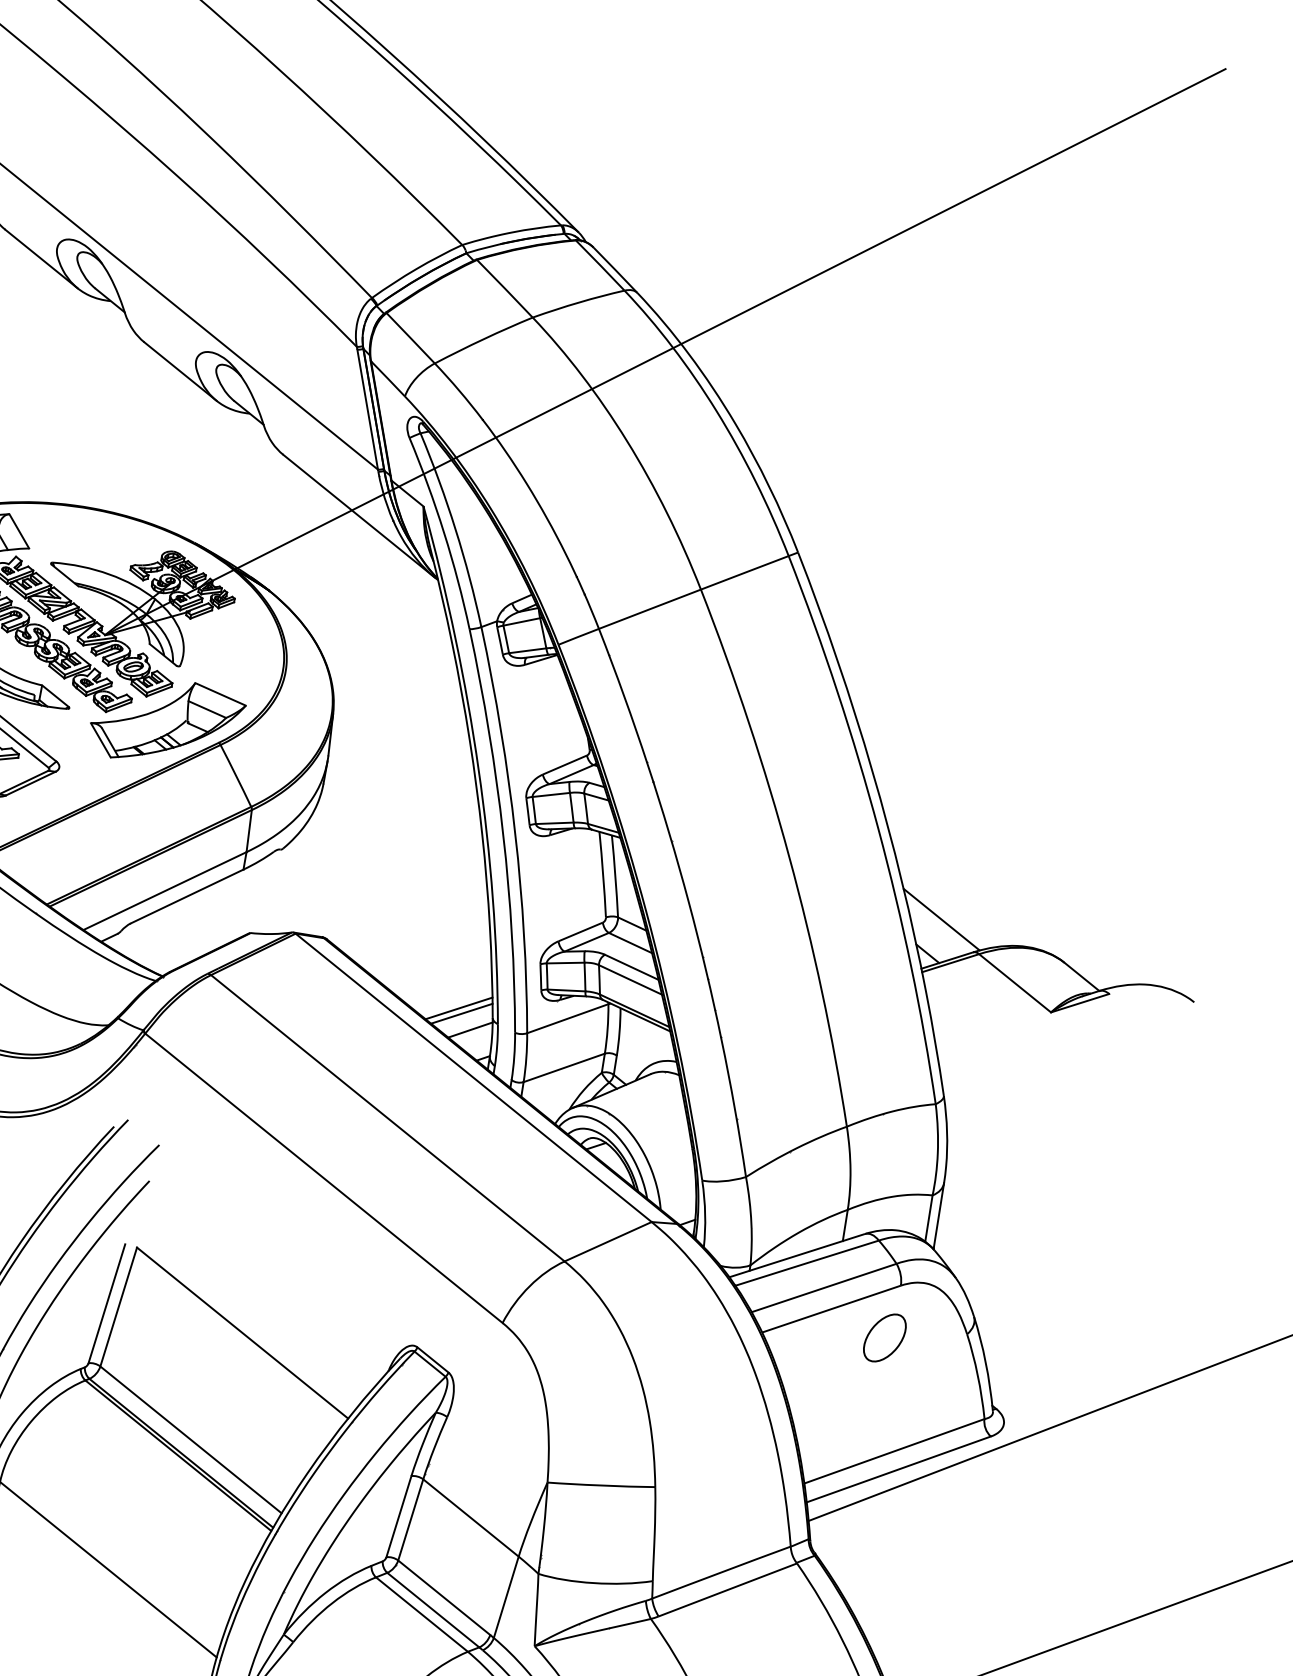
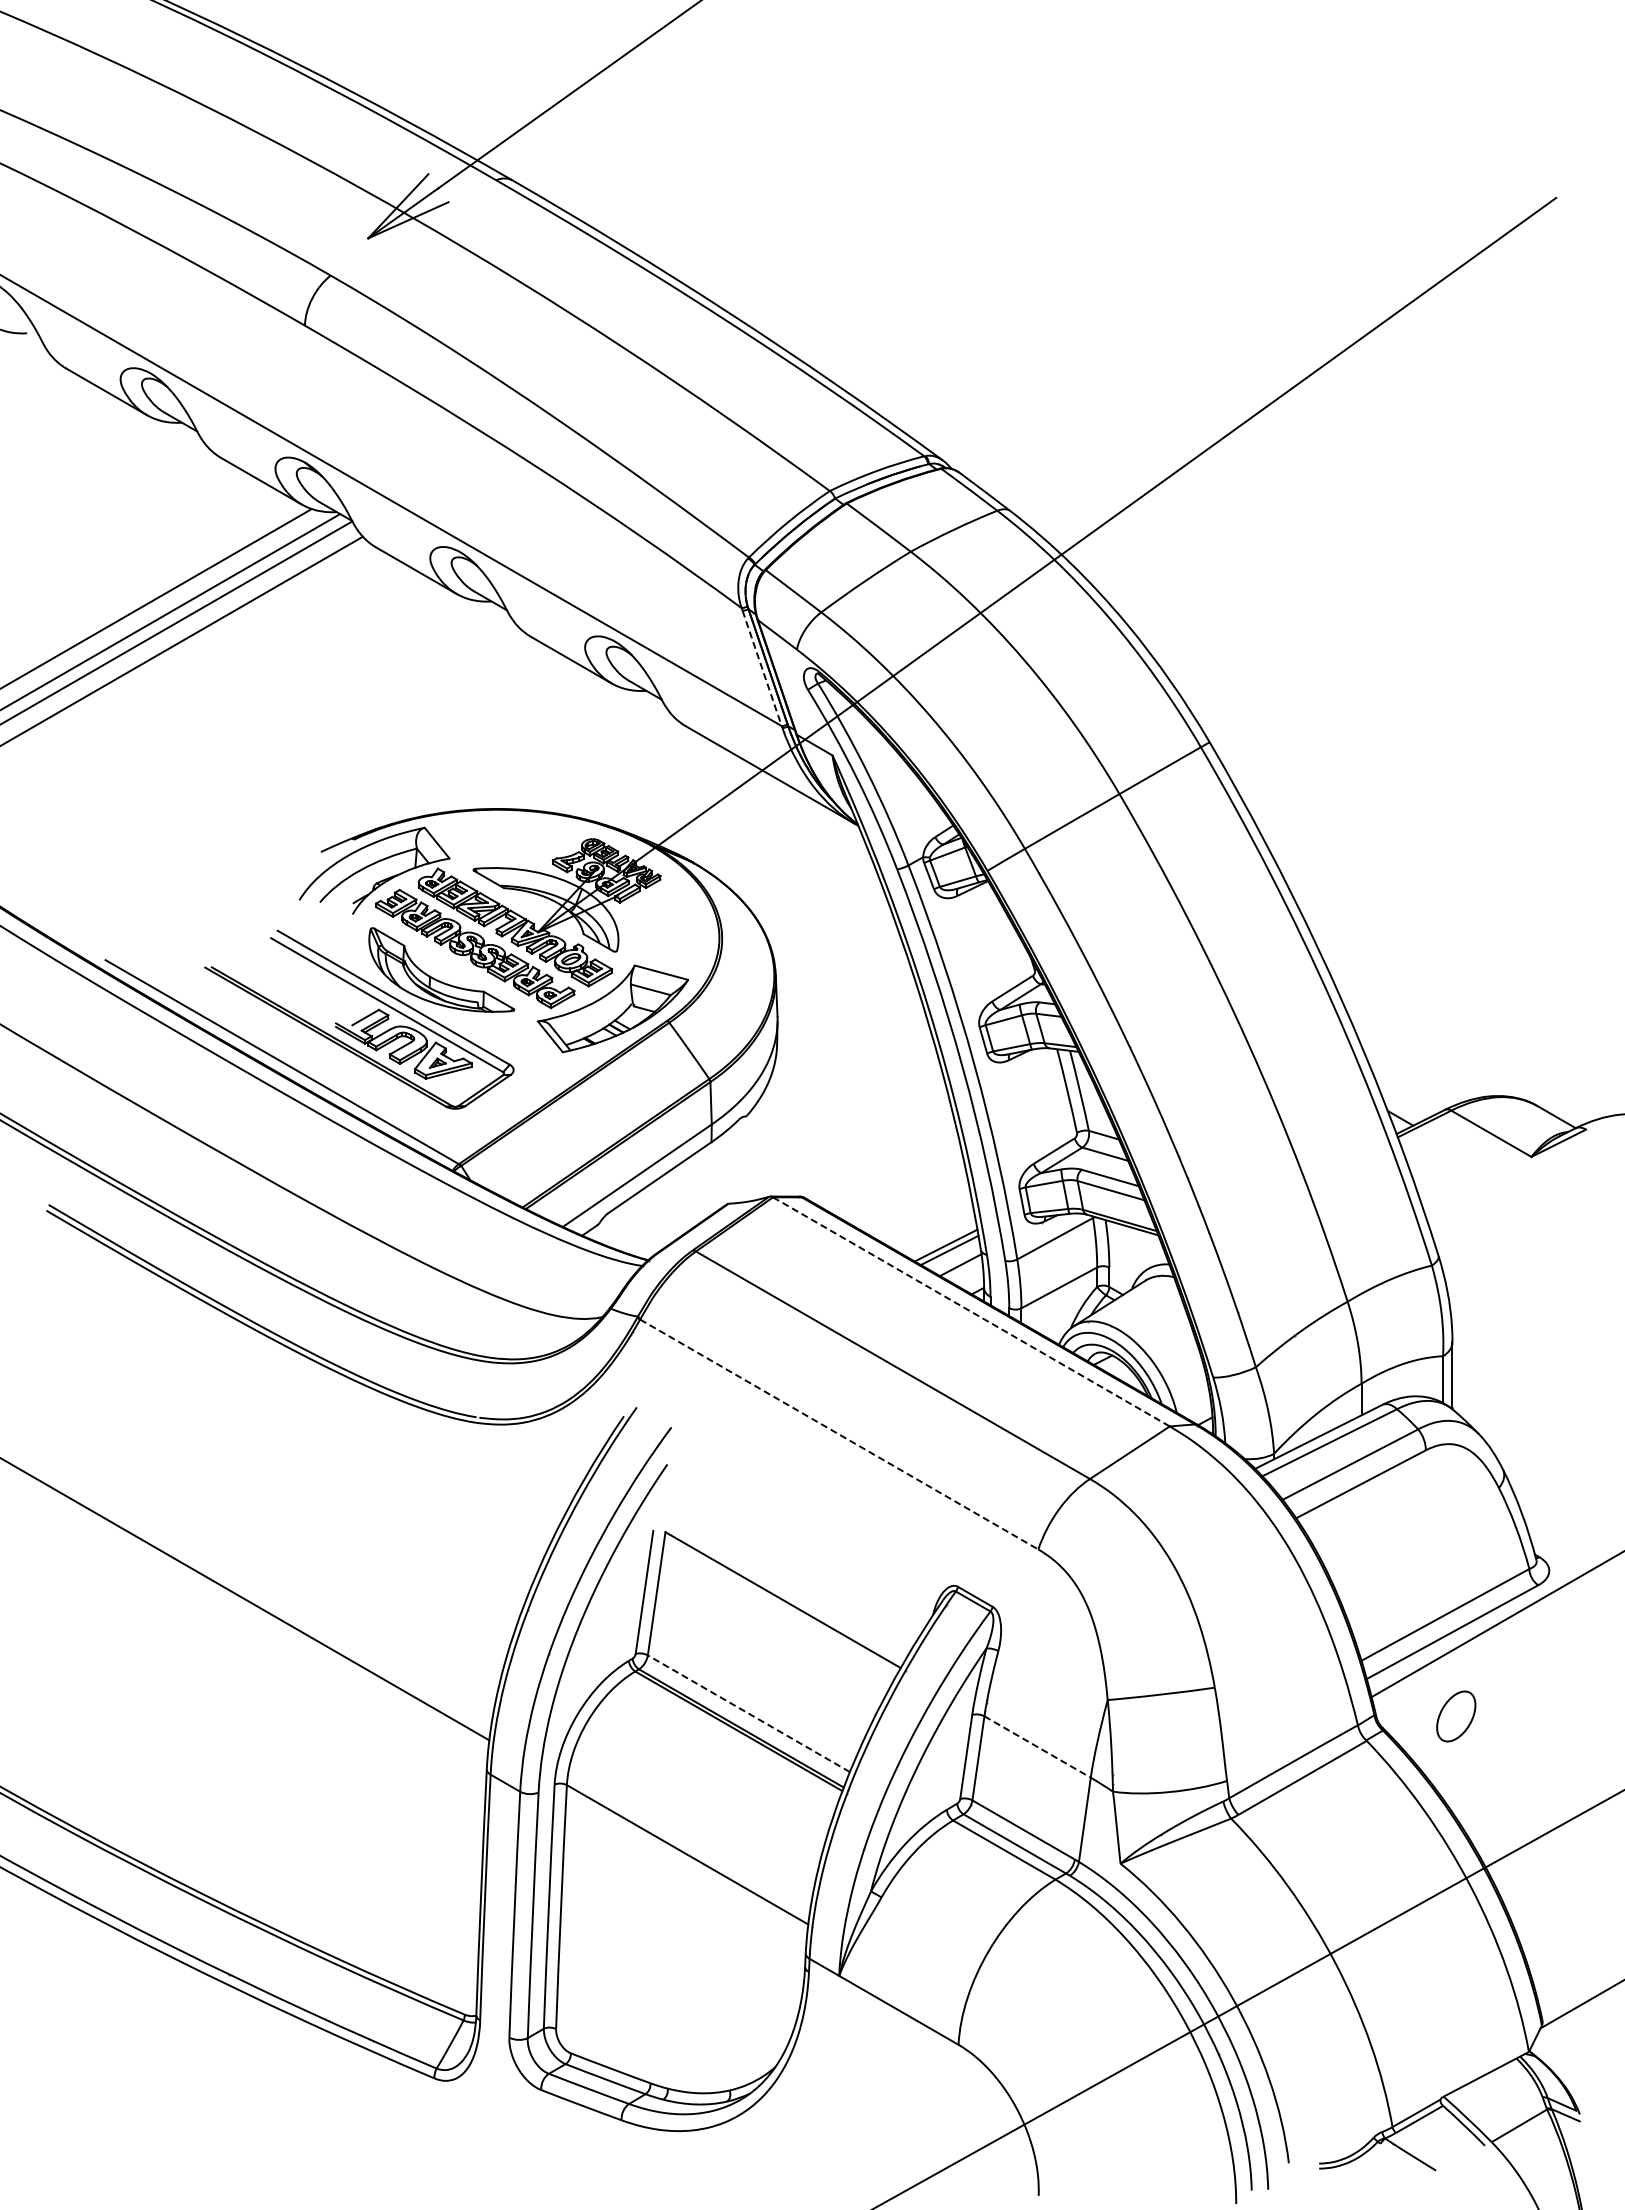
line: (367, 409) -> (762, 668), solid -> dashed
line: (941, 919) -> (1408, 1082), removed
line: (473, 1078) -> (971, 1312), solid -> dashed
line: (324, 1178) -> (839, 1434), solid -> dashed
part: (885, 1338) -> (1456, 1716), moved
line: (190, 1439) -> (748, 1713), solid -> dashed
line: (471, 1518) -> (1038, 1747), solid -> dashed

